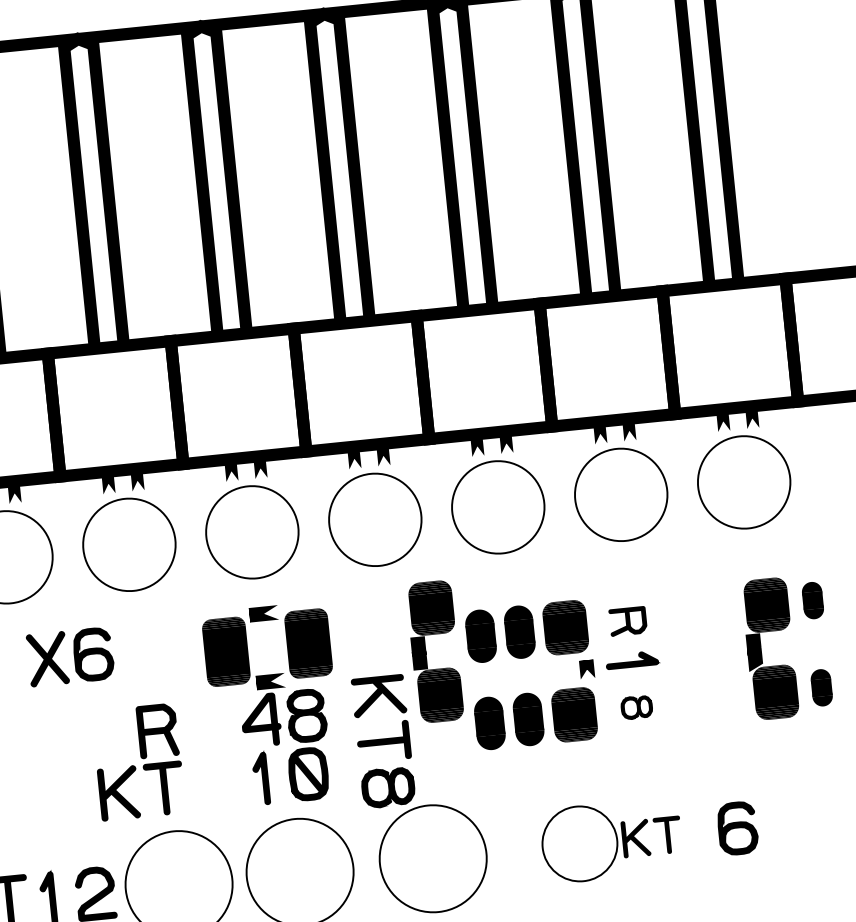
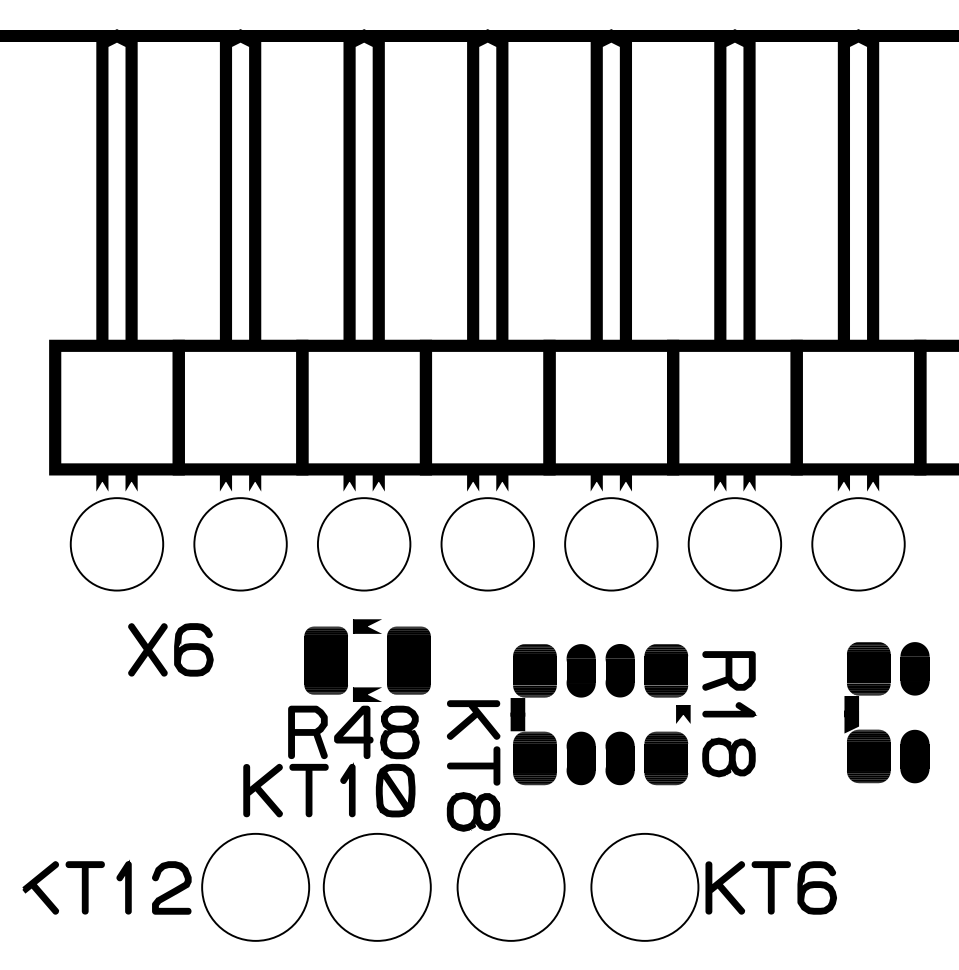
part: (812, 600) -> (914, 668), size x1.43
part: (627, 621) -> (728, 670), size x1.43
part: (426, 652) -> (525, 714), moved
part: (821, 687) -> (914, 756), size x1.43
part: (636, 707) -> (728, 757), size x1.67
part: (138, 762) -> (285, 761), moved
part: (611, 840) -> (690, 887), size x1.43

